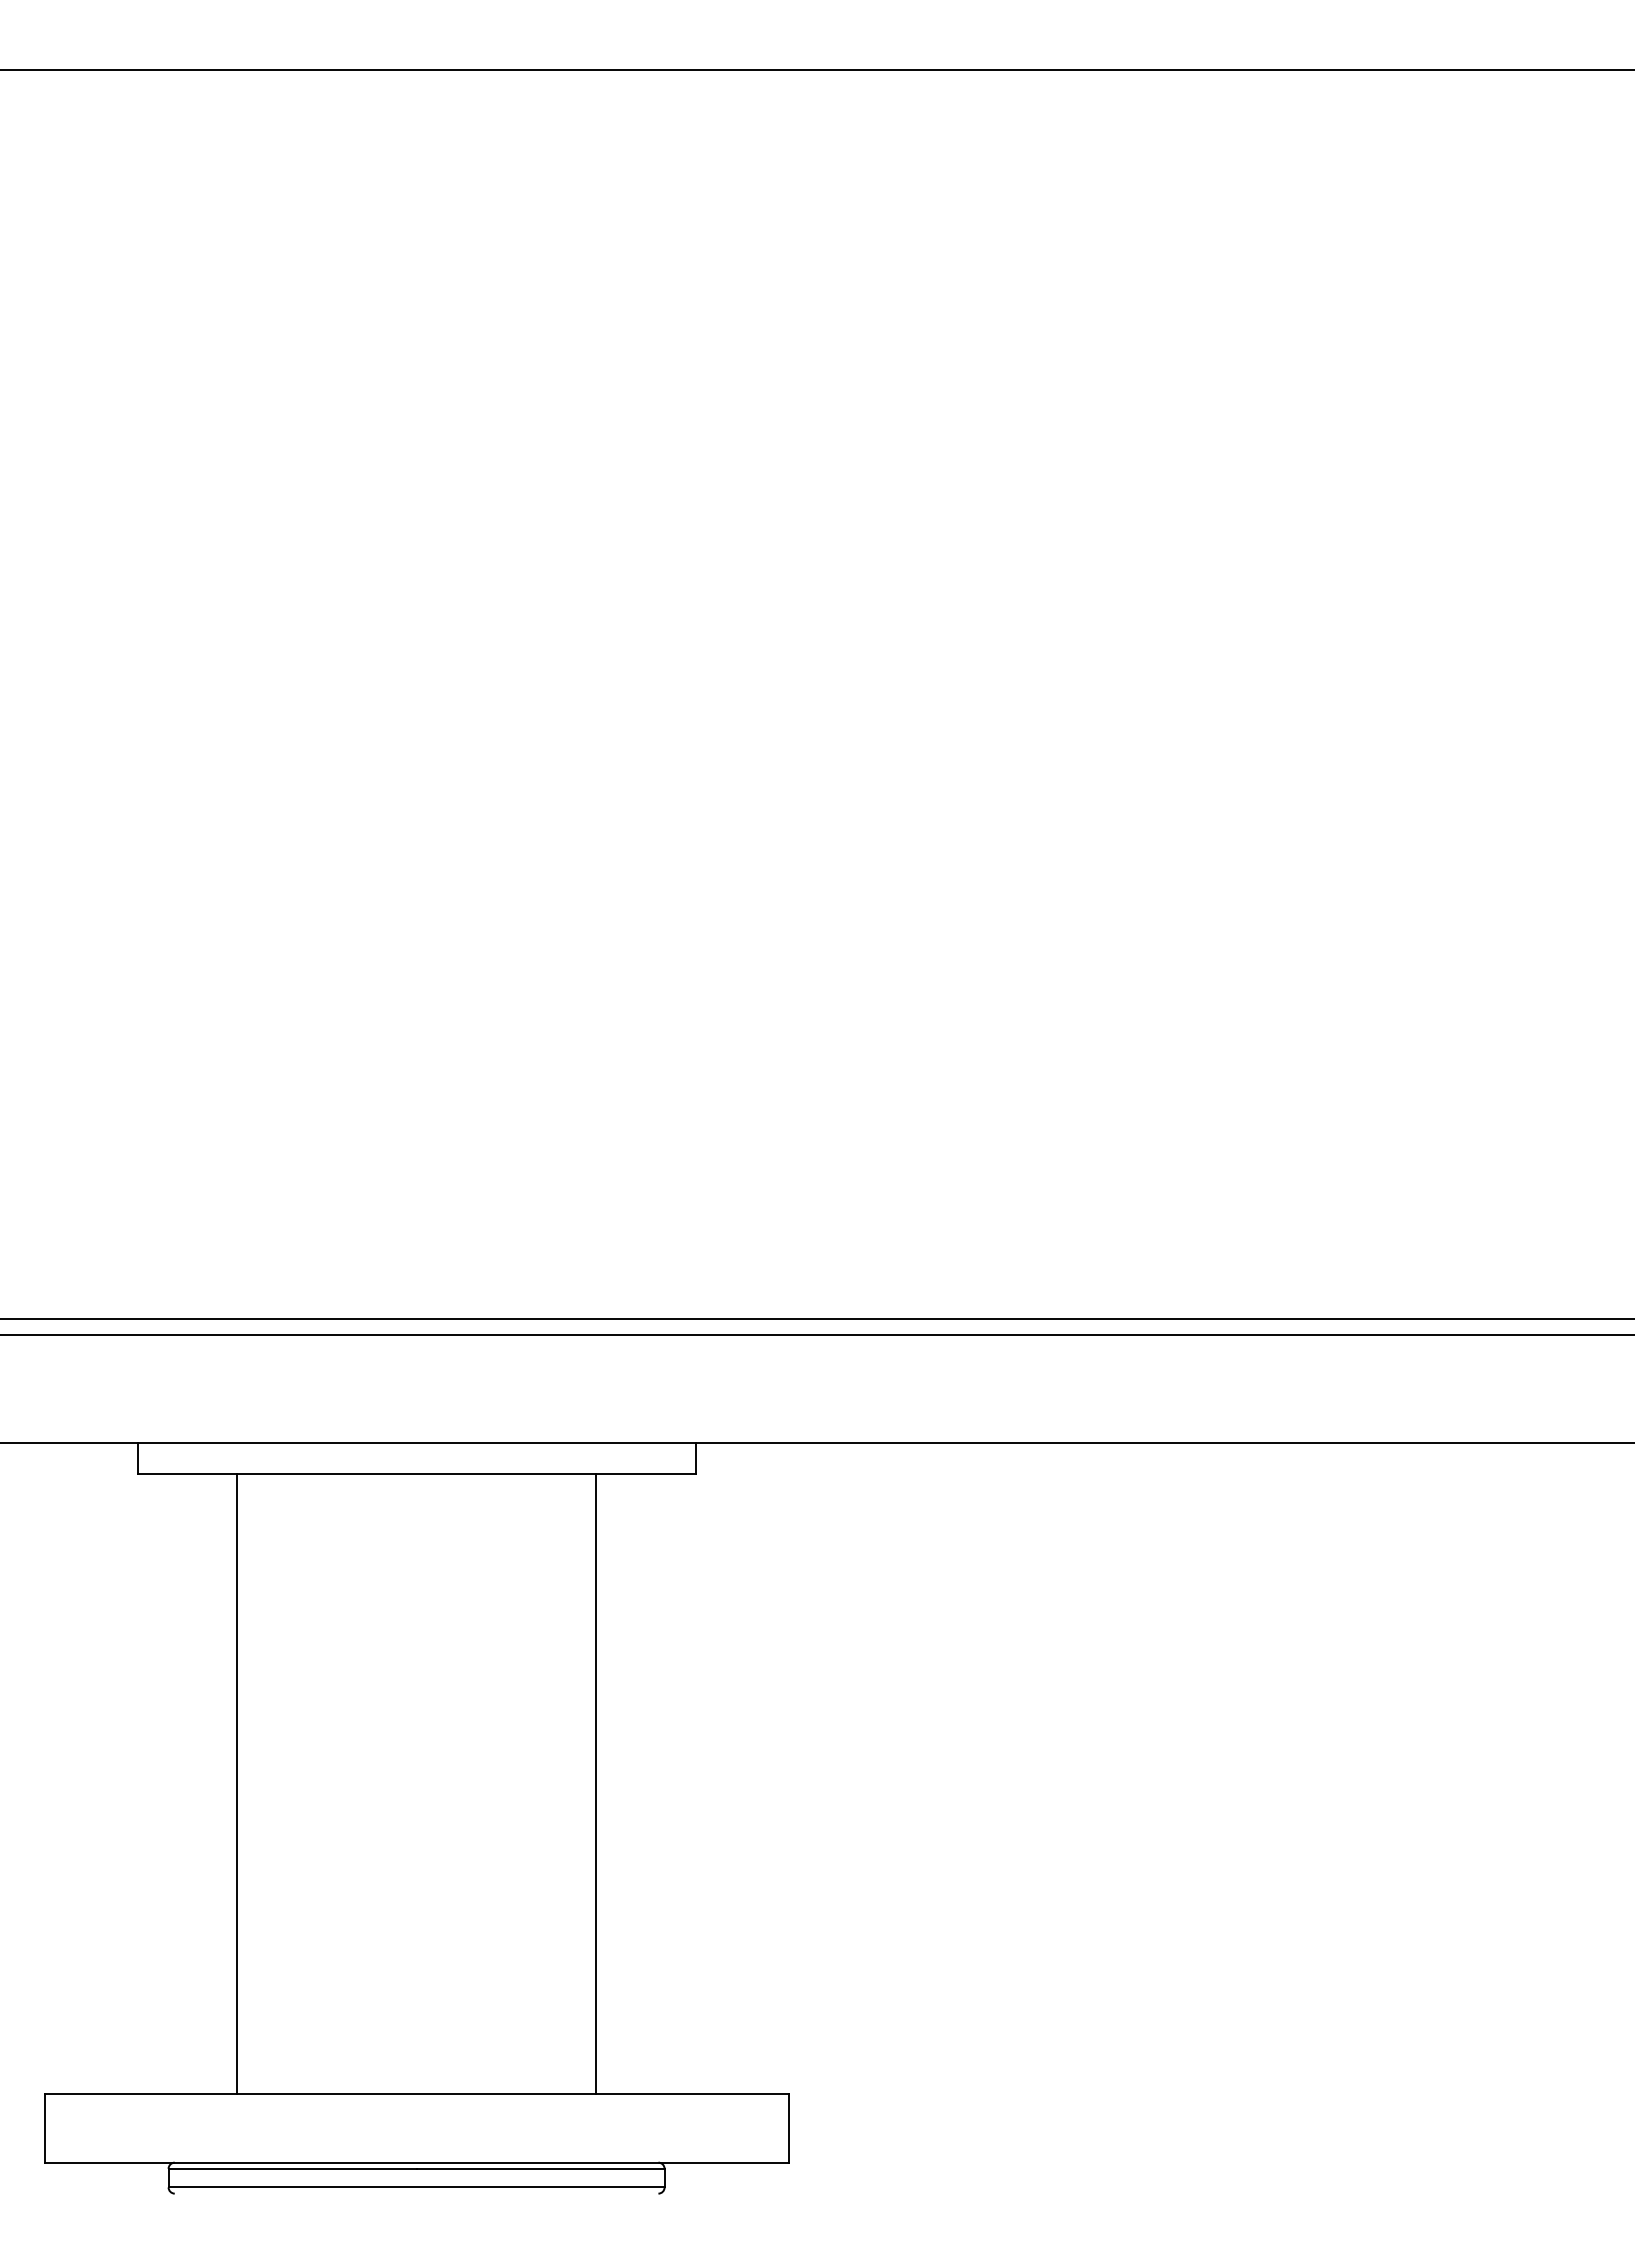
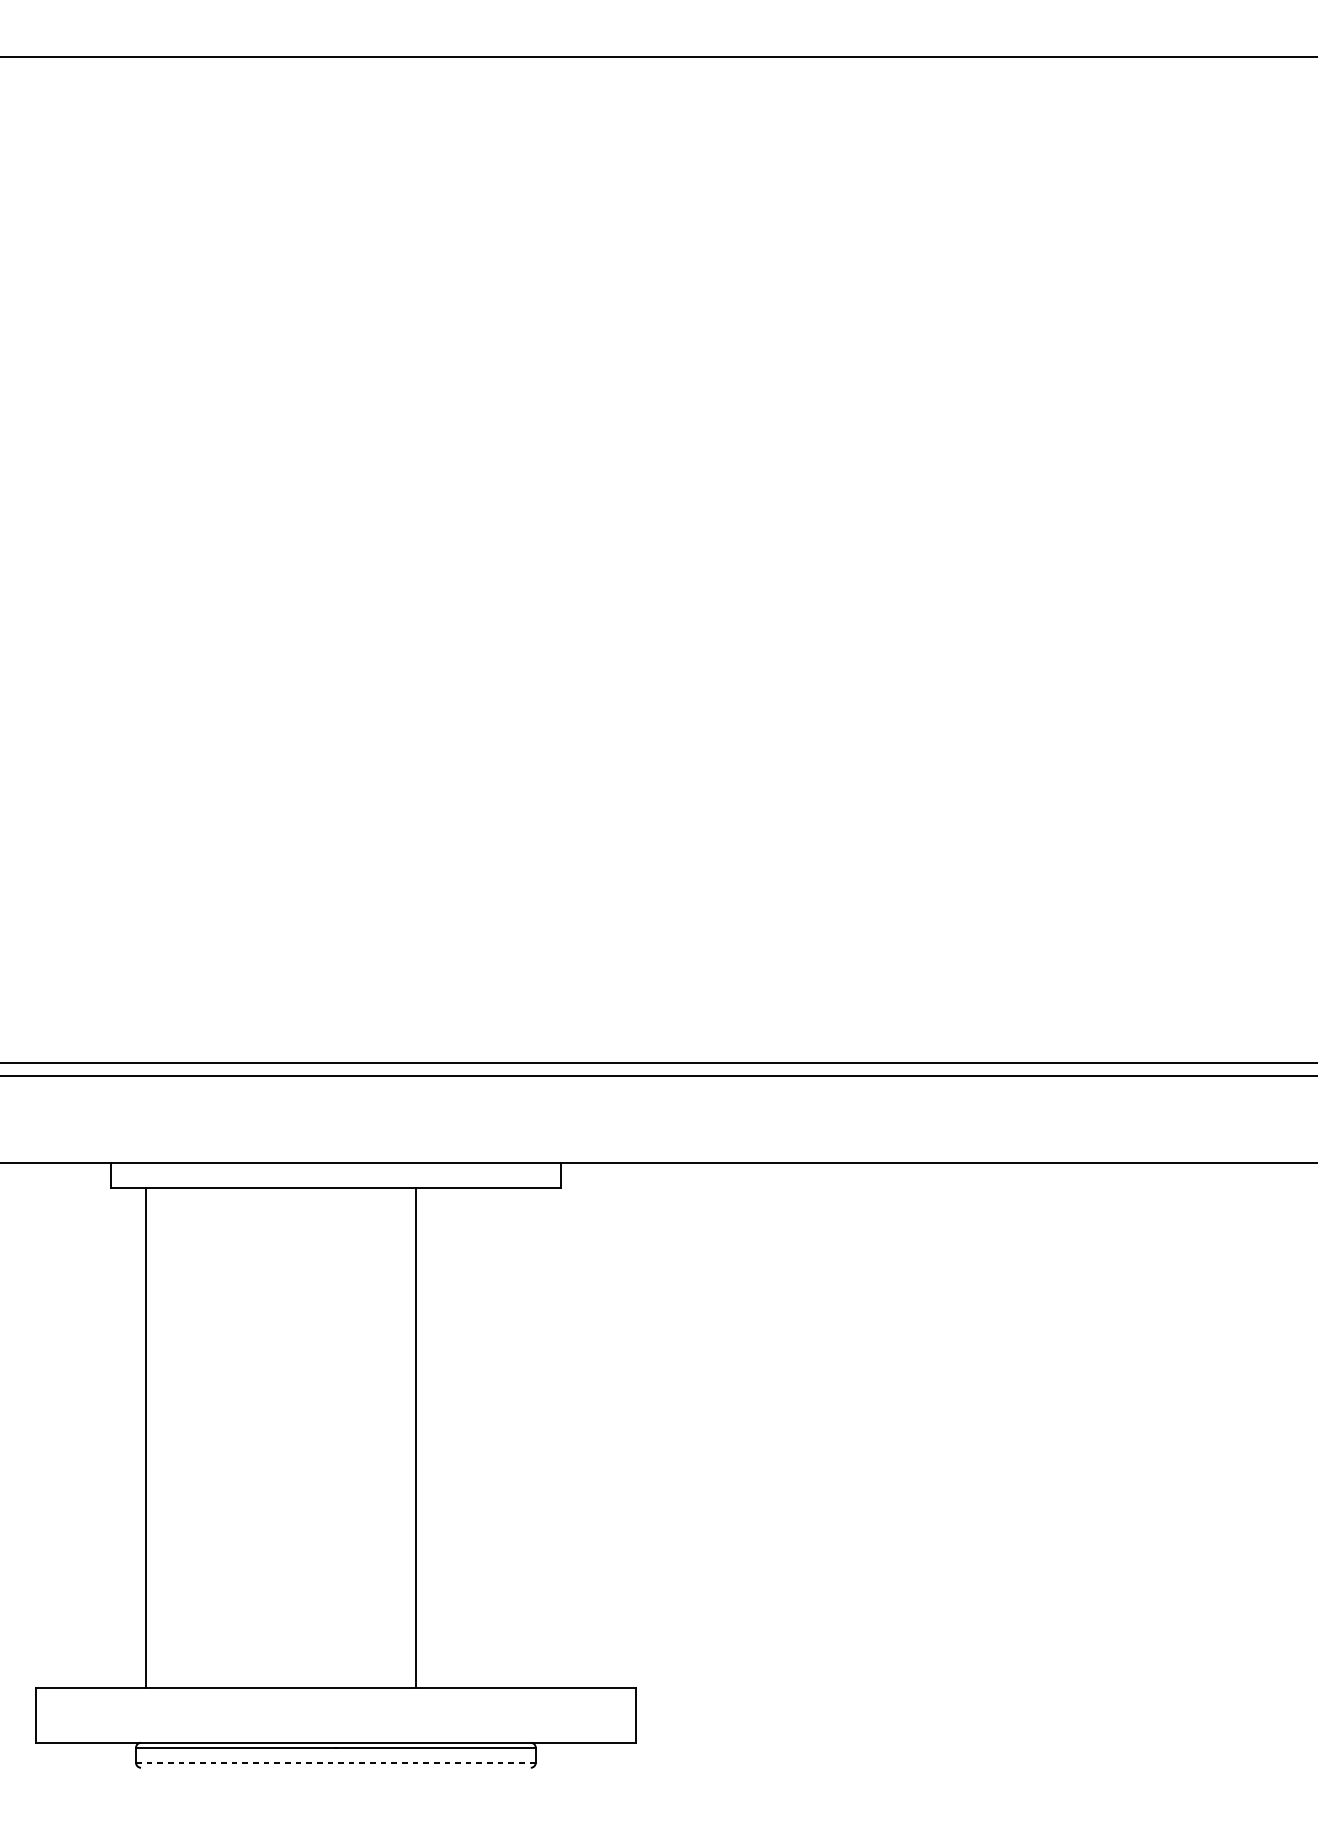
line: (236, 1784) -> (145, 1438), moved
line: (596, 1784) -> (415, 1438), moved
line: (417, 2187) -> (336, 1762), solid -> dashed

